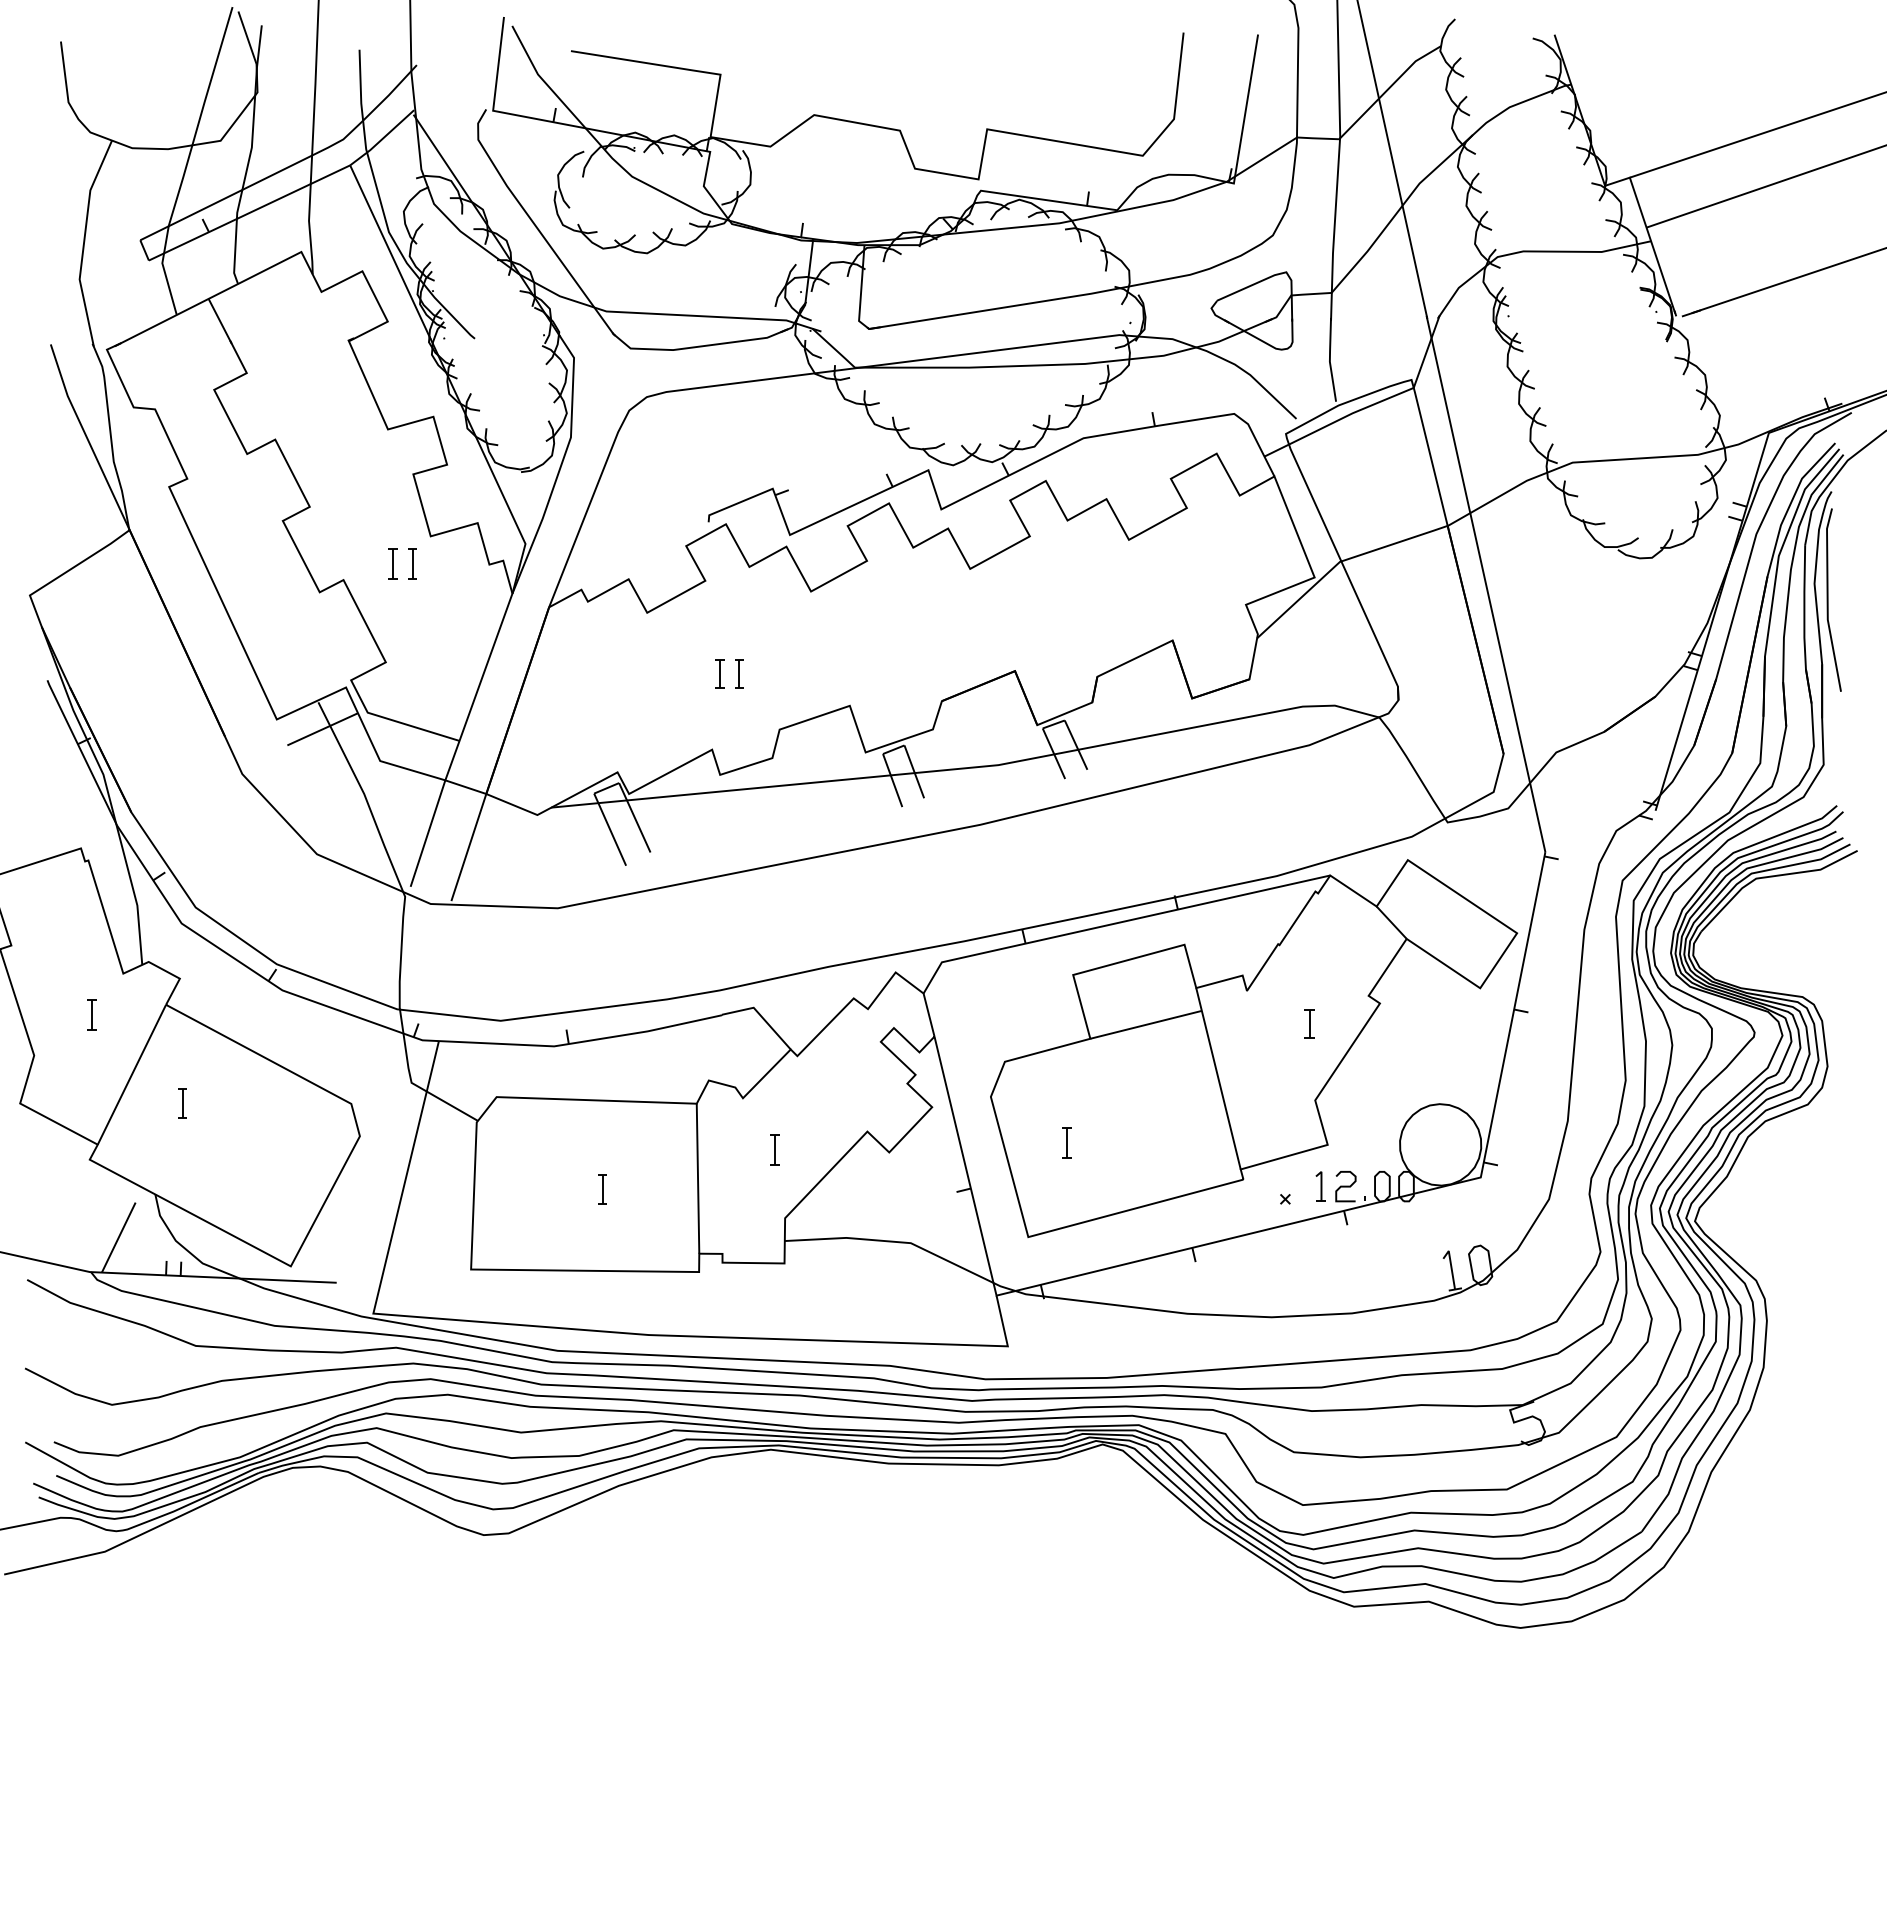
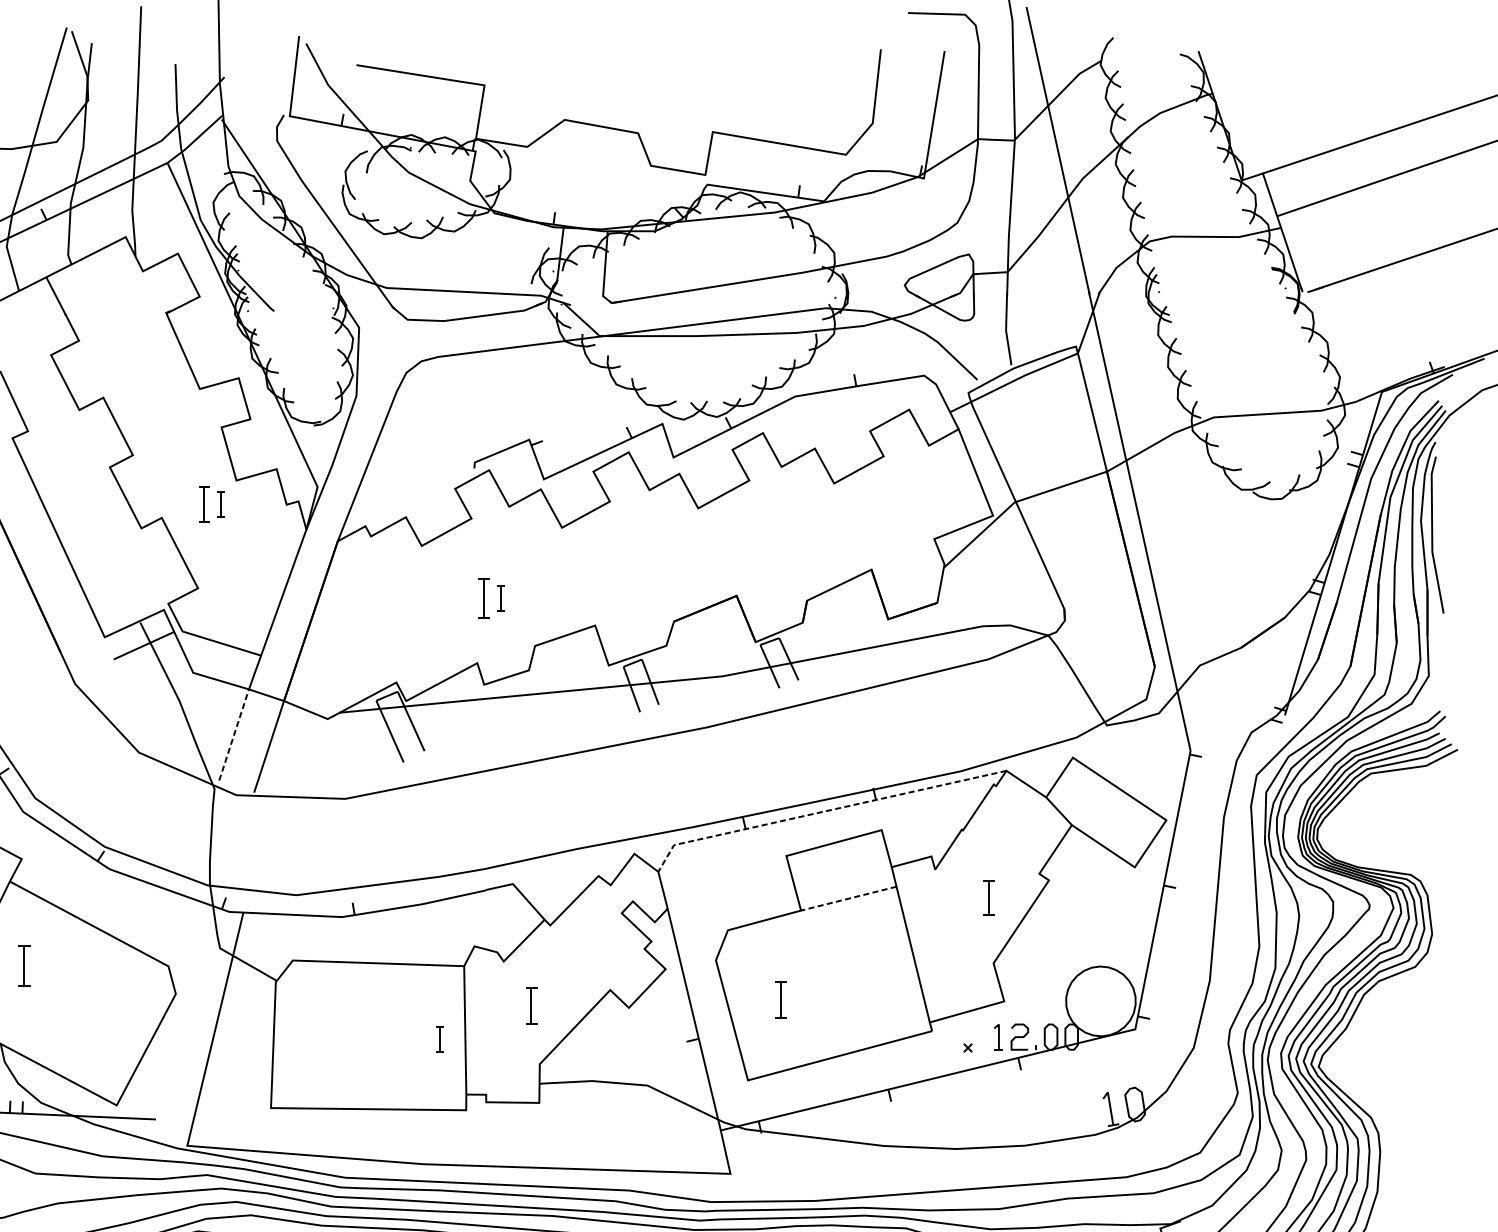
part: (392, 563) -> (203, 503), size x1.4
part: (719, 673) -> (483, 597), size x1.6
line: (428, 833) -> (234, 734), solid -> dashed
line: (1118, 922) -> (825, 811), solid -> dashed
part: (1309, 1023) -> (988, 897), size x1.4
line: (1146, 1024) -> (849, 898), solid -> dashed
part: (182, 1103) -> (23, 966), size x1.6
part: (1066, 1142) -> (780, 999), size x1.4
part: (774, 1149) -> (530, 1005), size x1.4
part: (602, 1189) -> (439, 1039), moved

